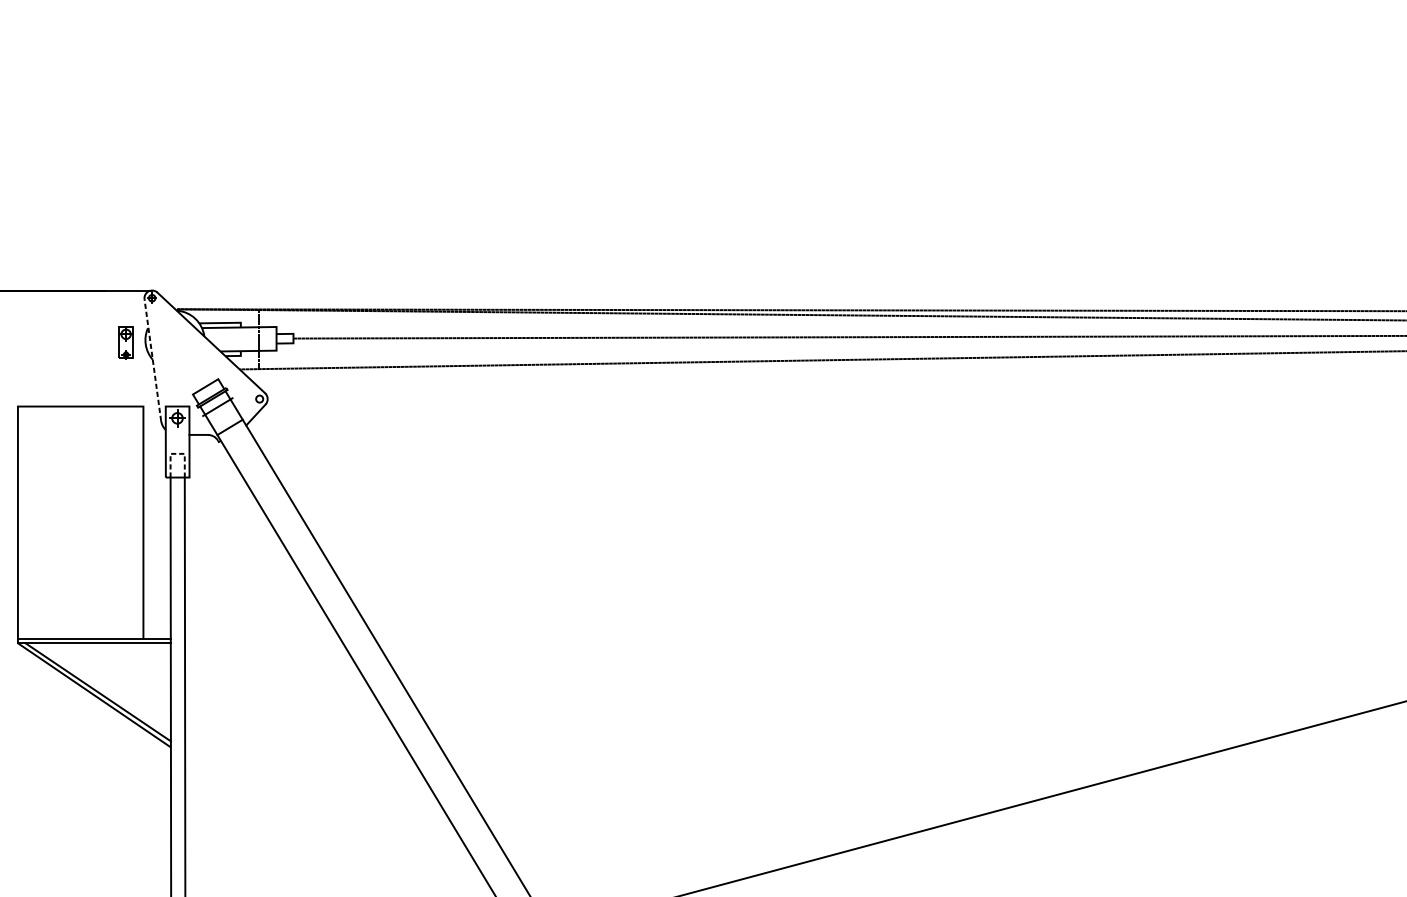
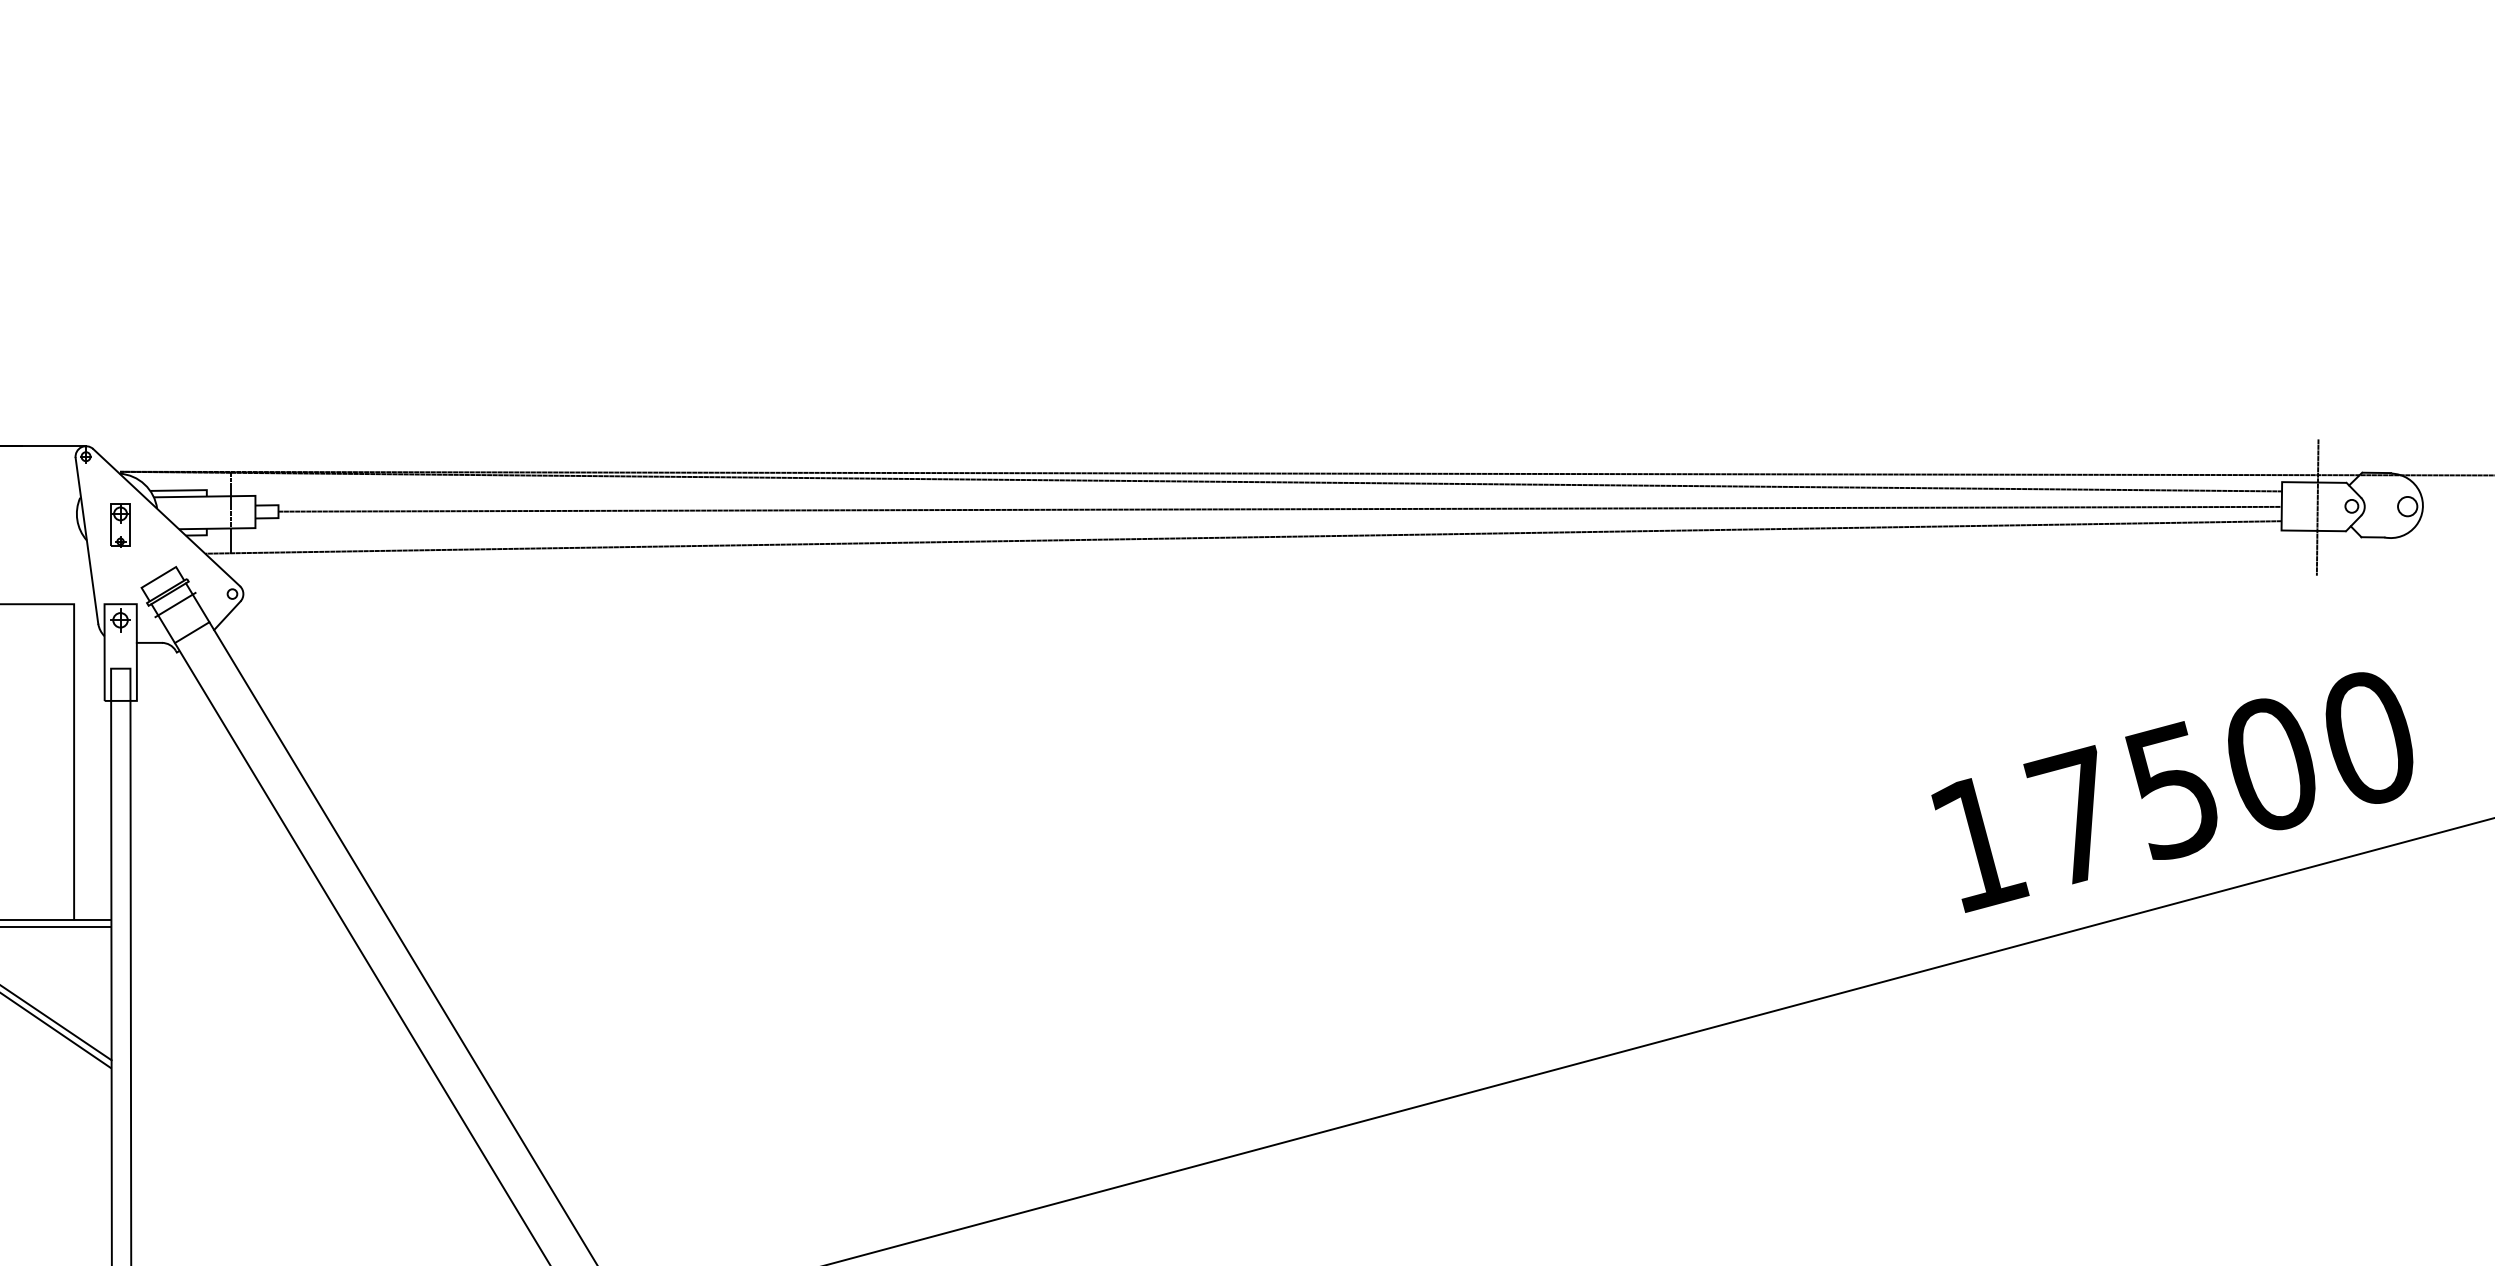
part: (126, 342) -> (120, 525), moved
line: (152, 359) -> (86, 540), dashed -> solid
line: (177, 453) -> (120, 668), dashed -> solid

